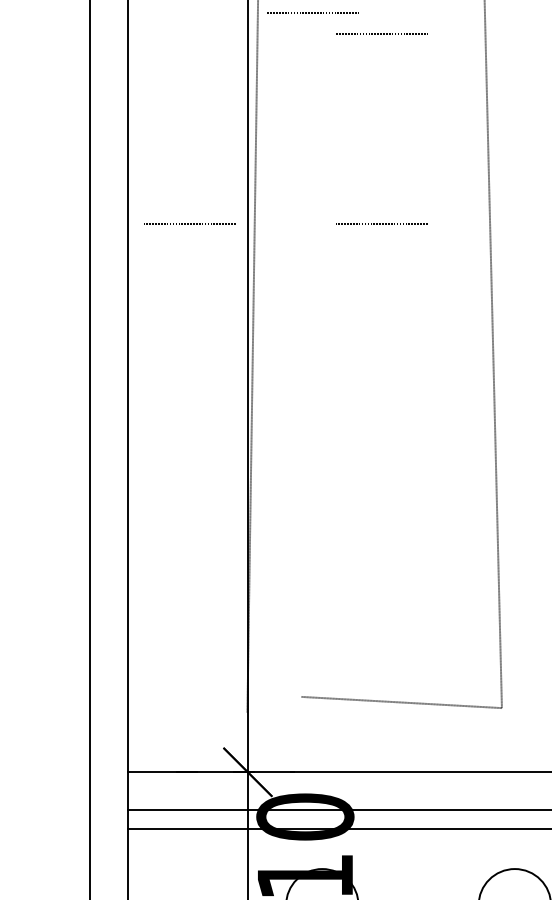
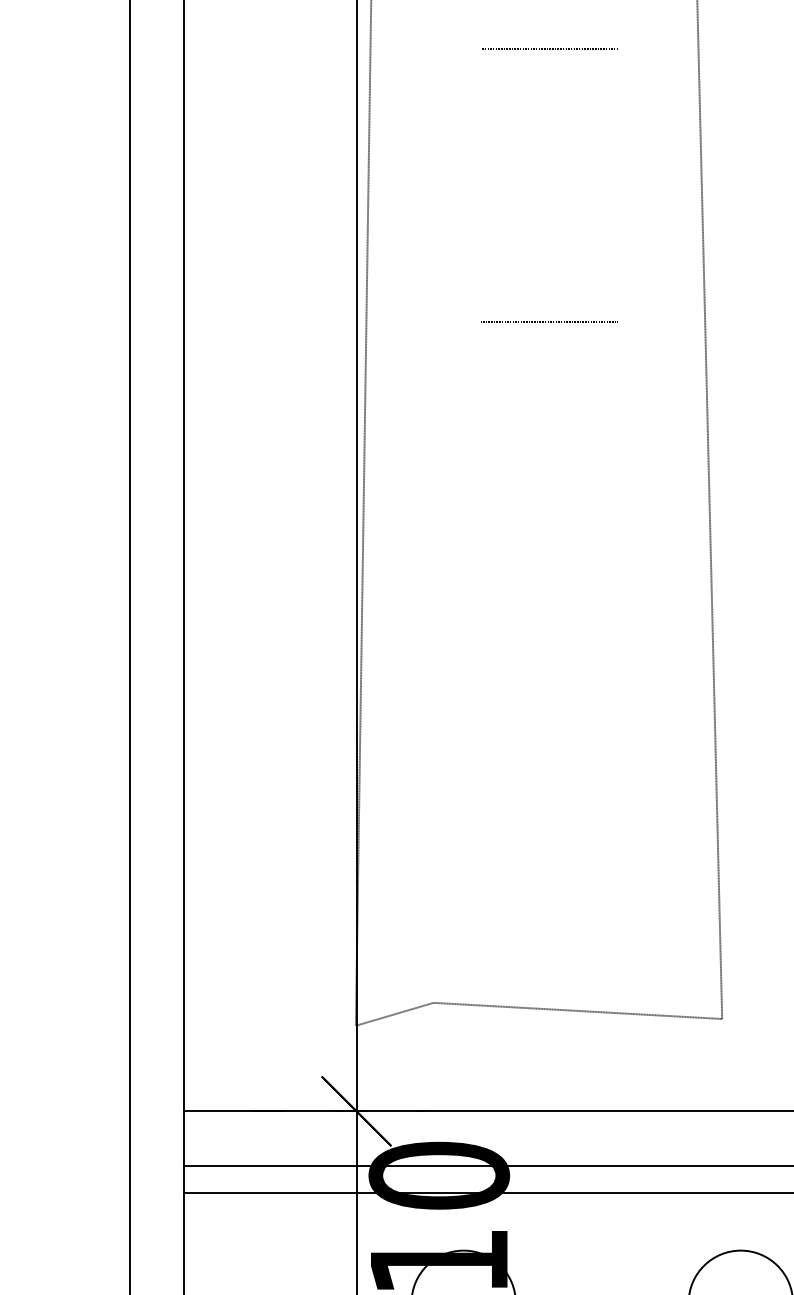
line: (312, 12) -> (449, 17), removed
line: (188, 223) -> (271, 321), removed
line: (274, 704) -> (394, 1013), added

